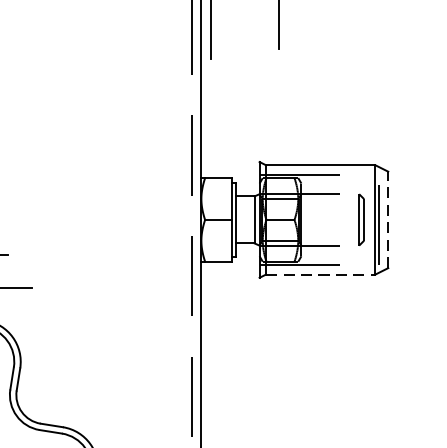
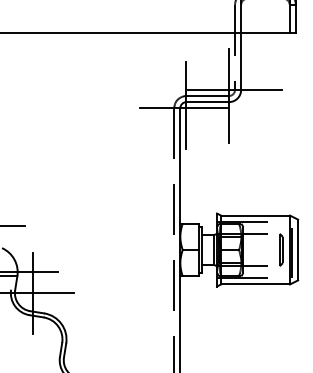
line: (388, 219) -> (298, 249), dashed -> solid
line: (322, 274) -> (256, 284), dashed -> solid

